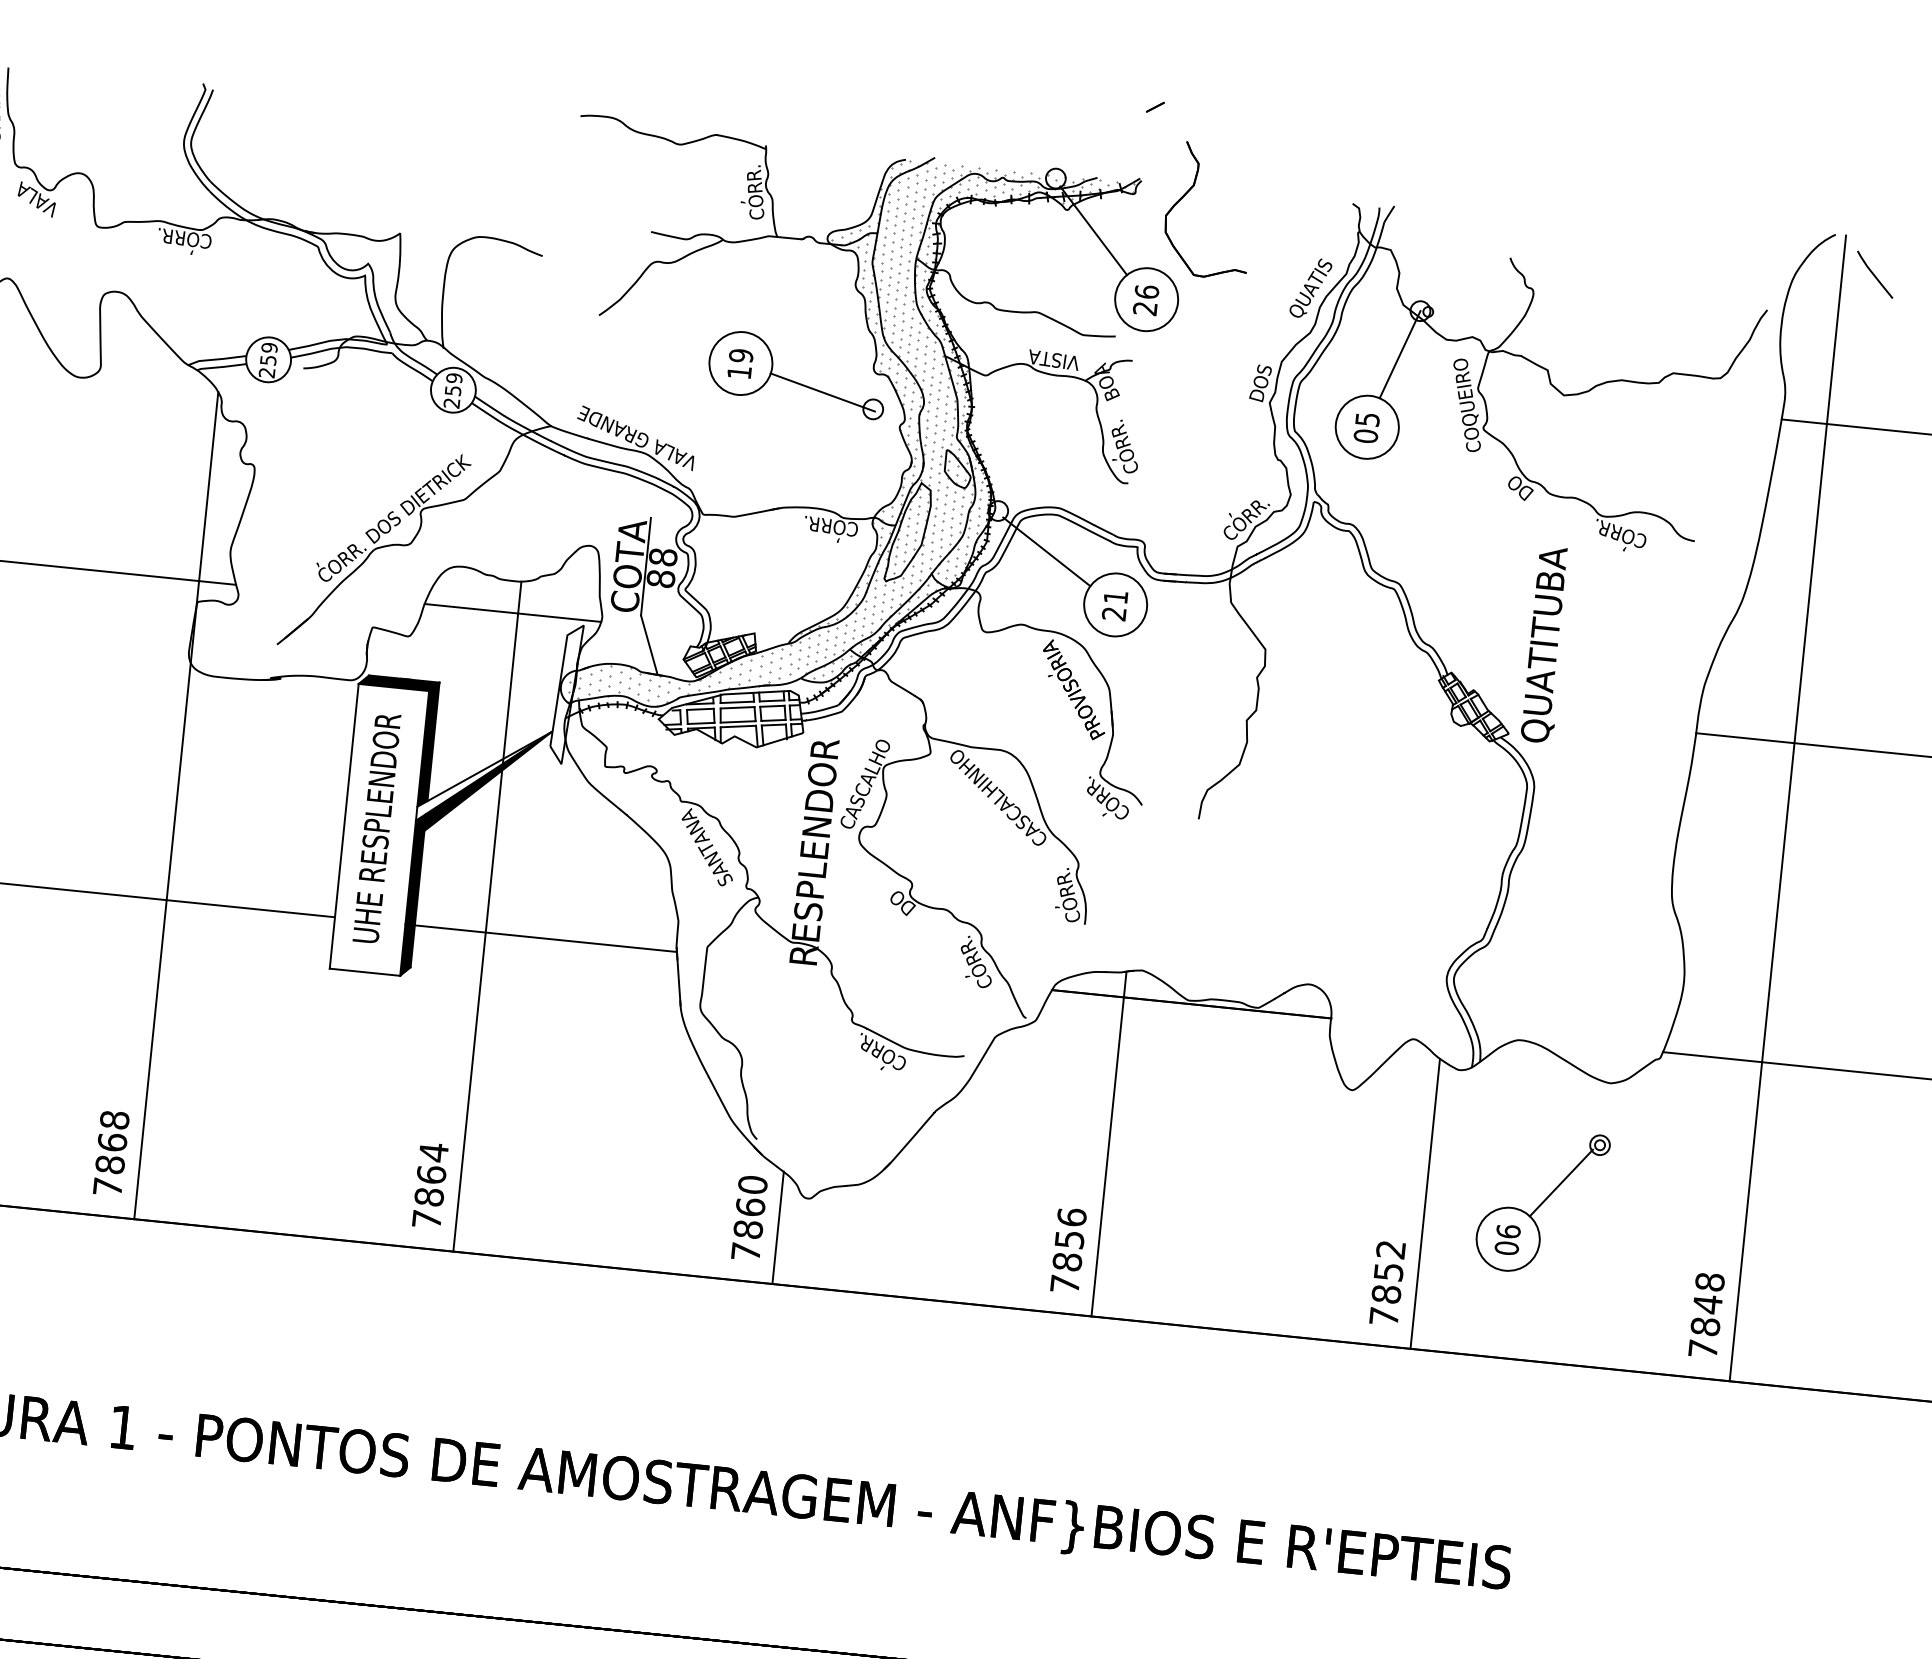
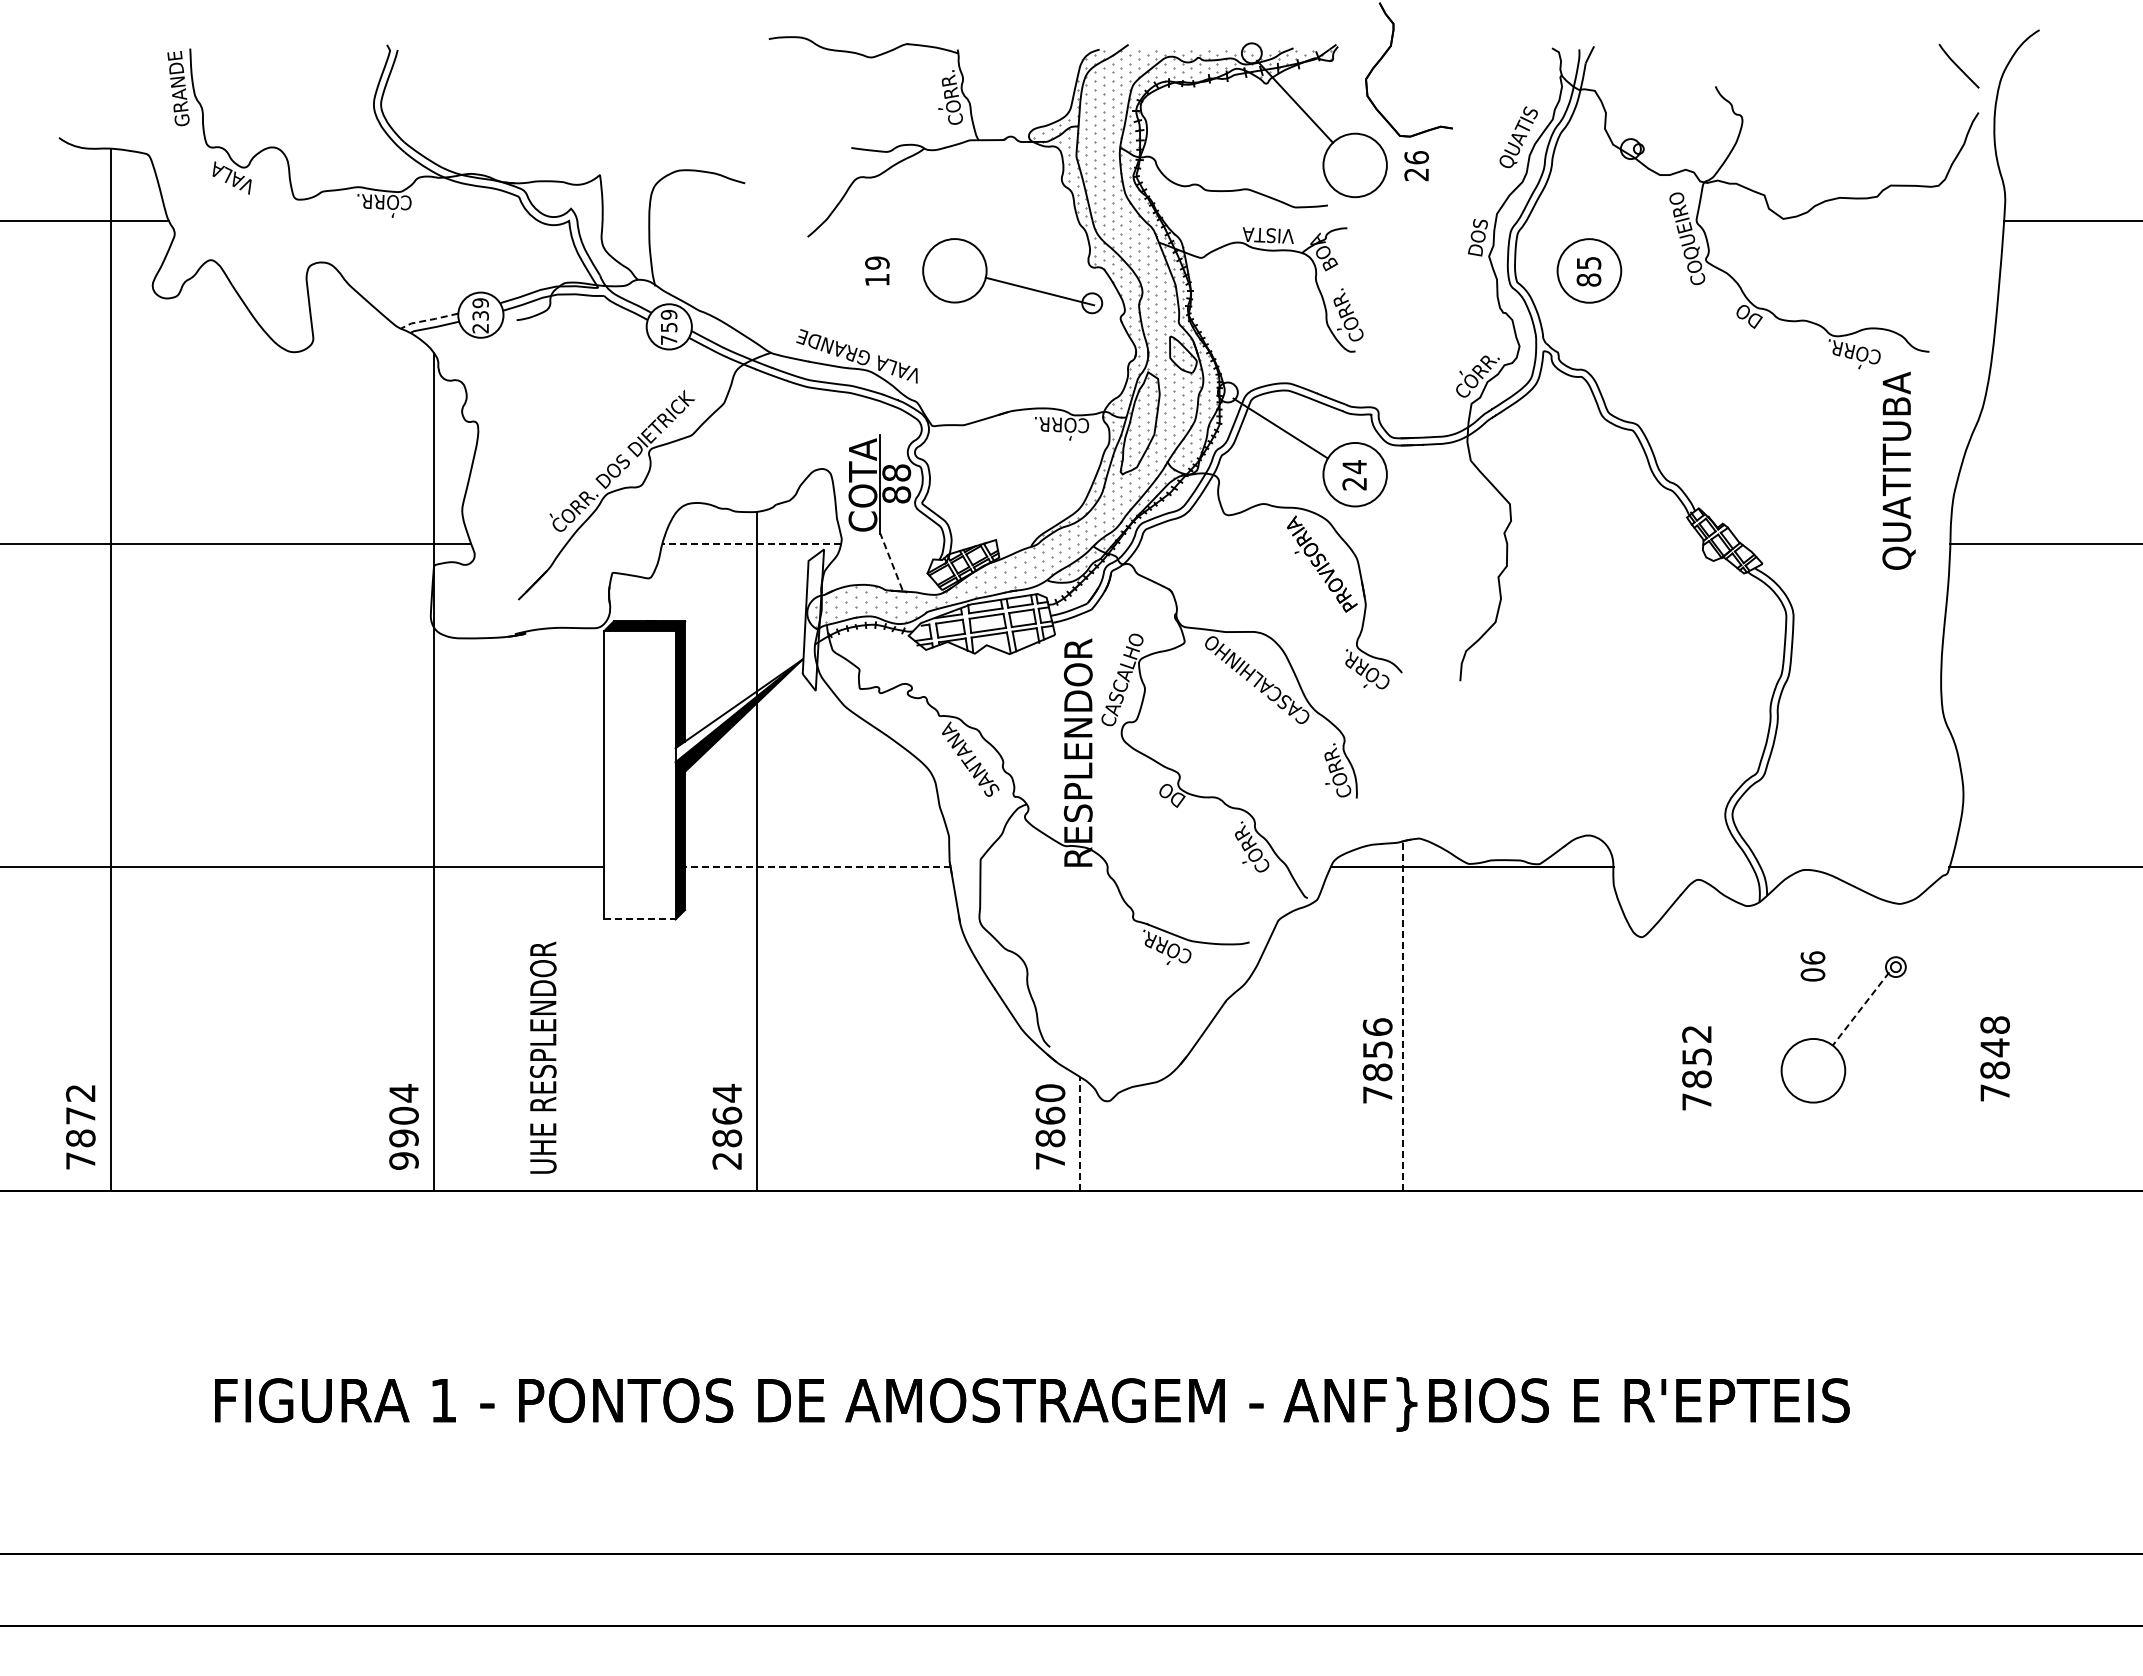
curve: (1874, 274) -> (1958, 66), moved
text: (1145, 300) -> (1416, 166), moved
line: (1399, 354) -> (1614, 194), removed
line: (216, 359) -> (428, 320), solid -> dashed
text: (268, 360) -> (480, 315), 259 -> 239
text: (740, 363) -> (877, 270), moved
text: (451, 402) -> (668, 339), 259 -> 759
text: (1366, 435) -> (1589, 279), 05 -> 85
text: (1115, 597) -> (1354, 467), 21 -> 24
line: (512, 613) -> (751, 544), solid -> dashed
line: (649, 644) -> (891, 561), solid -> dashed
text: (1545, 644) -> (1898, 470), moved
line: (1787, 807) -> (2049, 609), removed
text: (376, 827) -> (542, 1057), moved
line: (541, 938) -> (813, 867), solid -> dashed
line: (364, 972) -> (639, 919), solid -> dashed
line: (1109, 1143) -> (1403, 1015), solid -> dashed
text: (110, 1152) -> (403, 1126), 7868 -> 9904
line: (1560, 1183) -> (1860, 1009), solid -> dashed
line: (1425, 1203) -> (1726, 1043), removed
text: (426, 1218) -> (726, 1160), 7864 -> 2864
line: (778, 1227) -> (1080, 1133), solid -> dashed
text: (1507, 1239) -> (1812, 966), moved
text: (1068, 1250) -> (1377, 1060), moved
text: (1387, 1283) -> (1696, 1068), moved
text: (1706, 1314) -> (1994, 1058), moved

